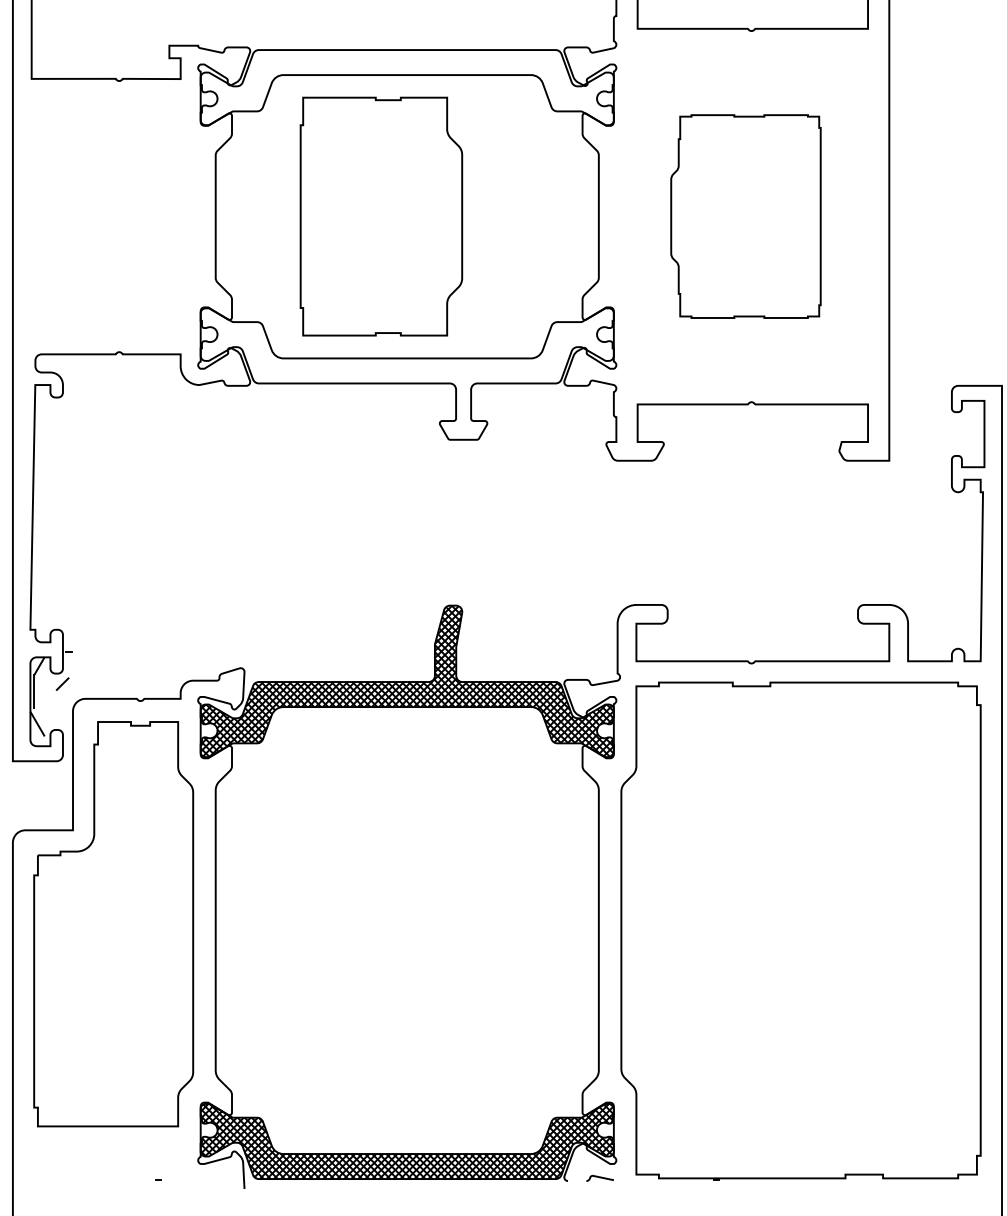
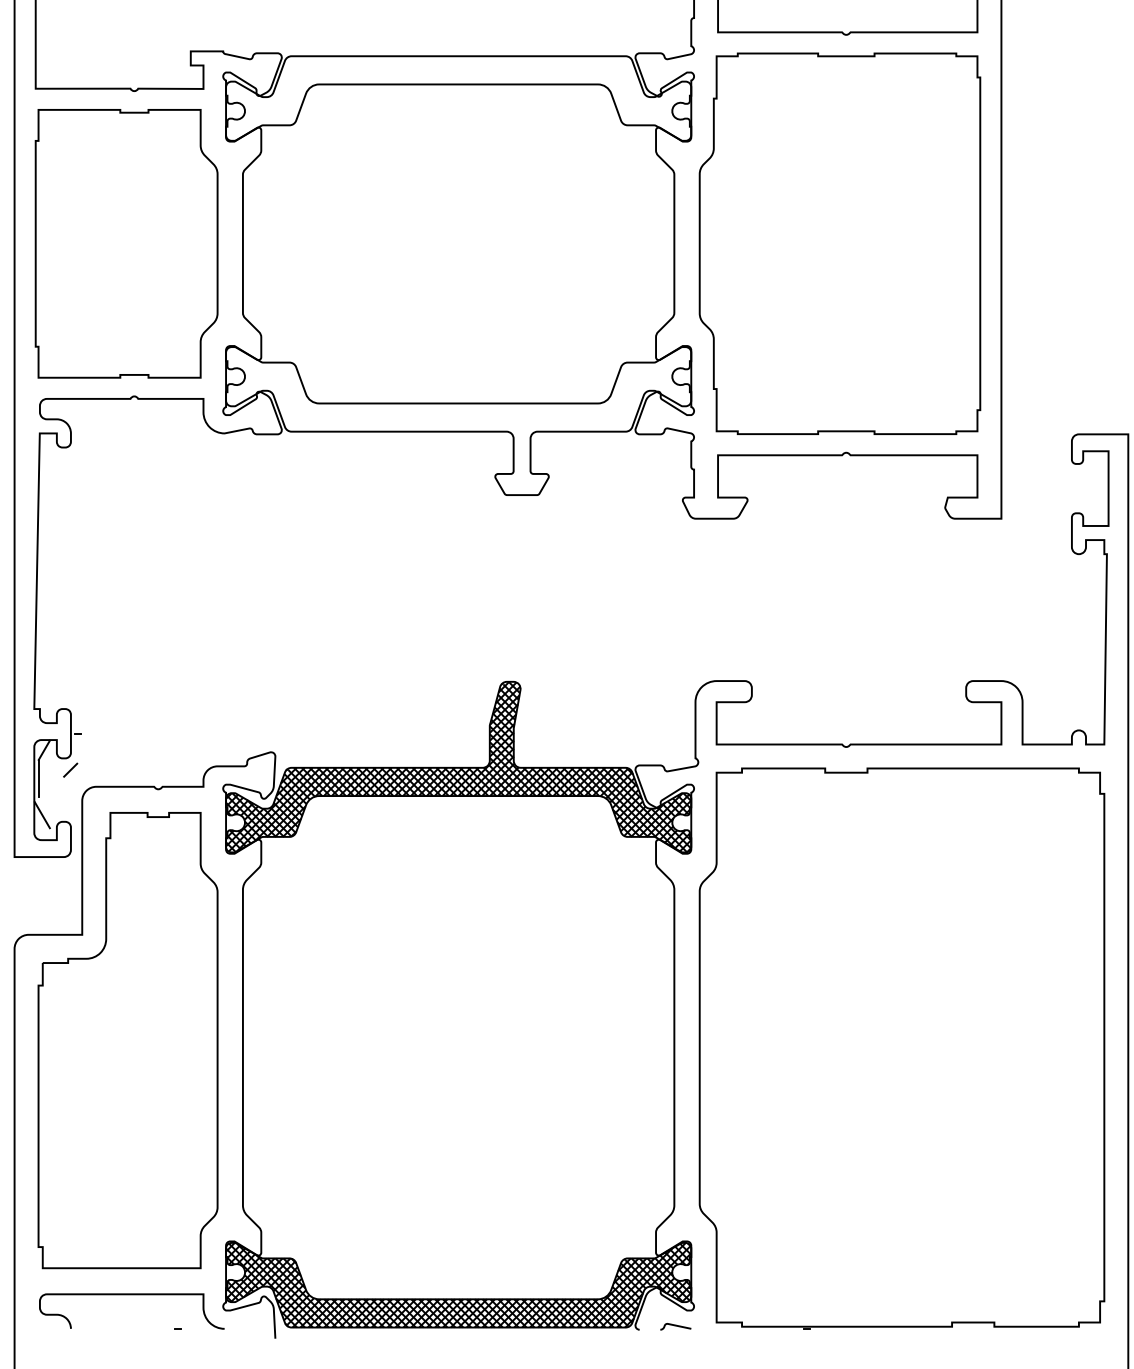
part: (381, 216) -> (126, 243), moved
part: (745, 216) -> (839, 243), size x1.67
curve: (116, 1150) -> (131, 1295), added

